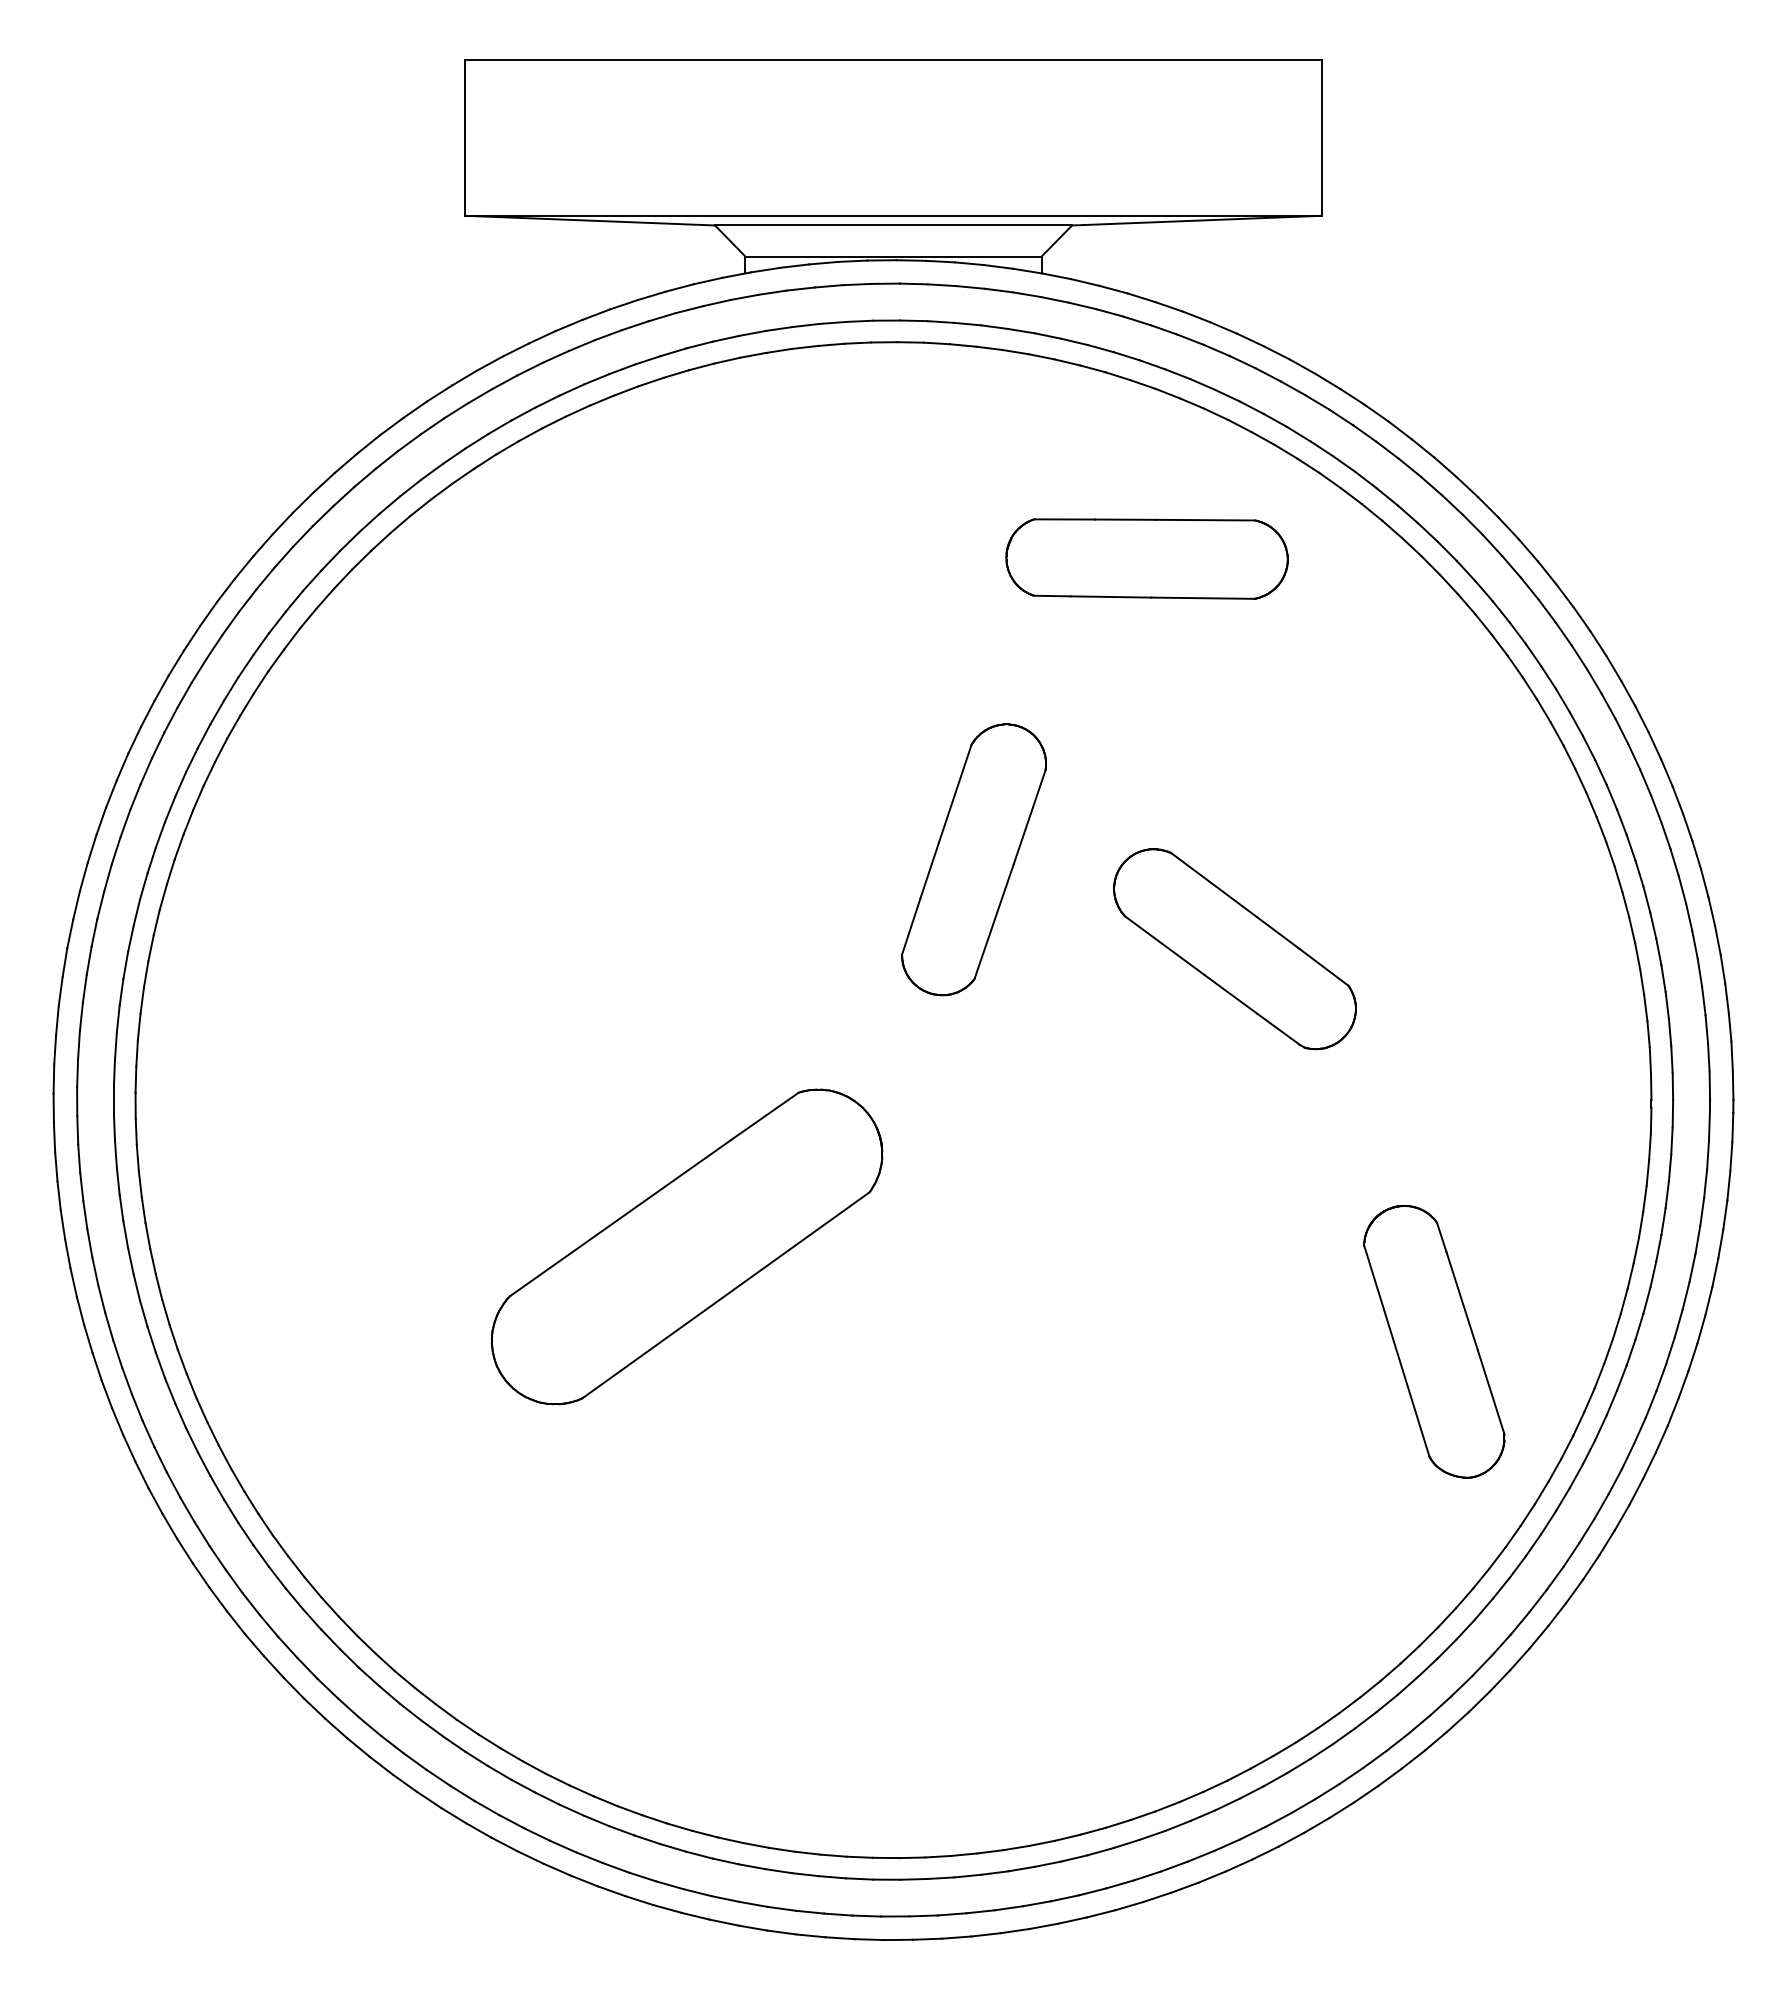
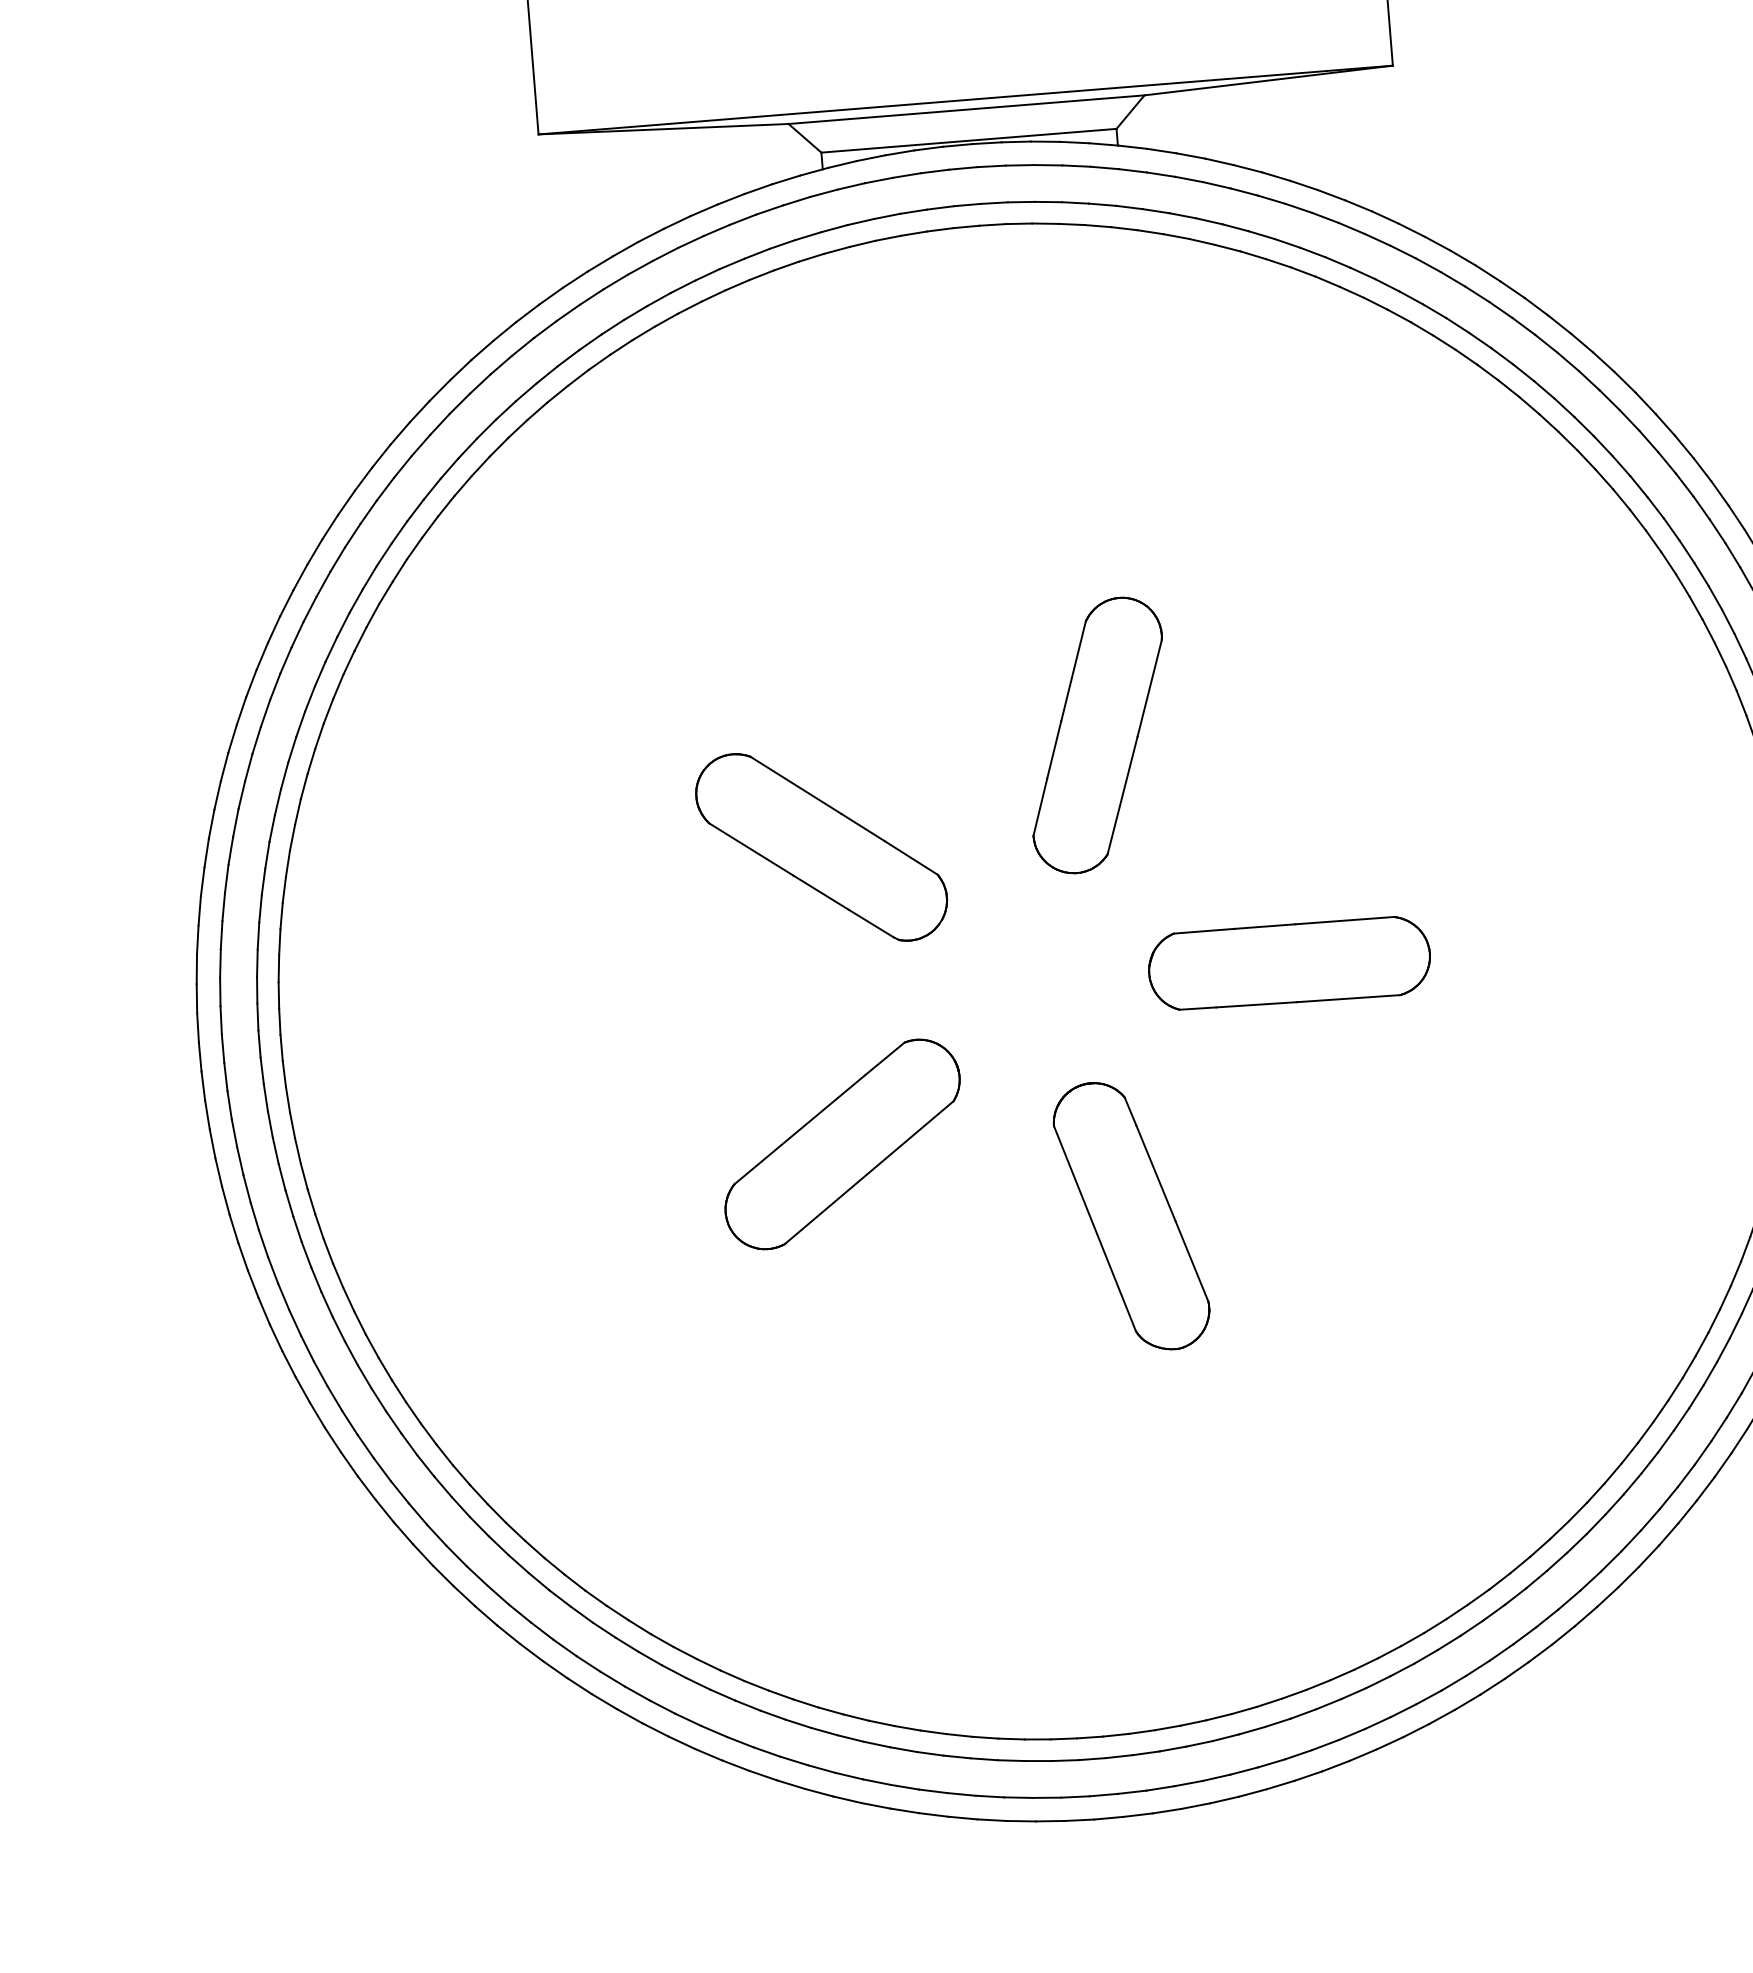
part: (1146, 558) -> (1288, 963), moved
part: (1234, 949) -> (821, 847), moved
part: (686, 1246) -> (842, 1144), size x0.62
part: (1434, 1341) -> (1131, 1216), moved

